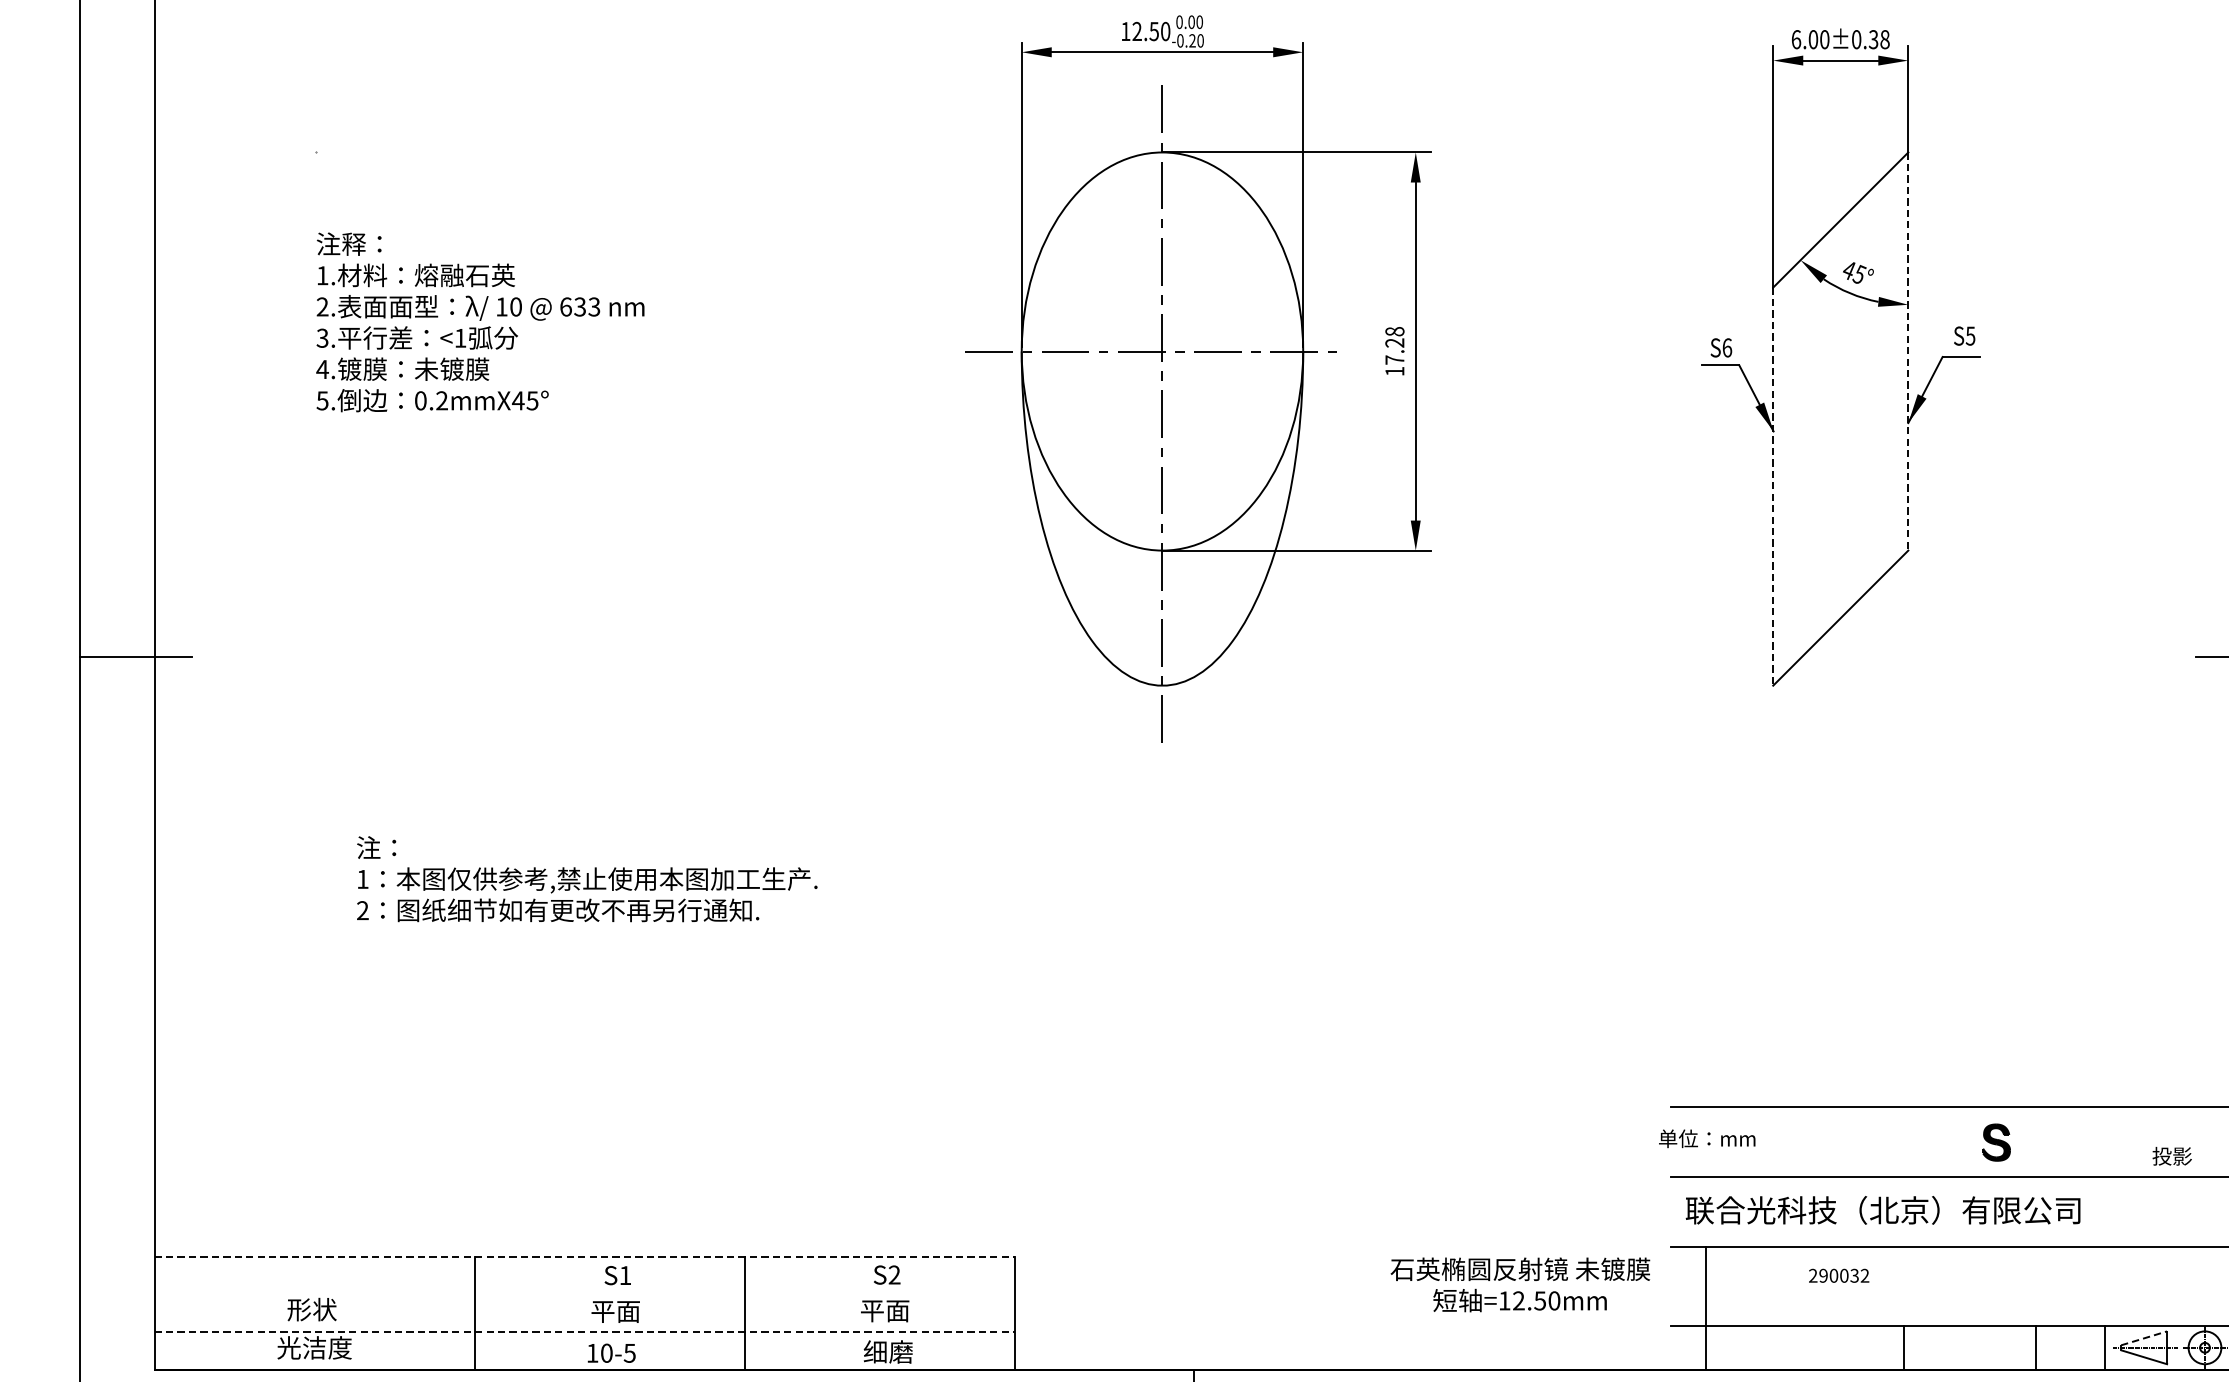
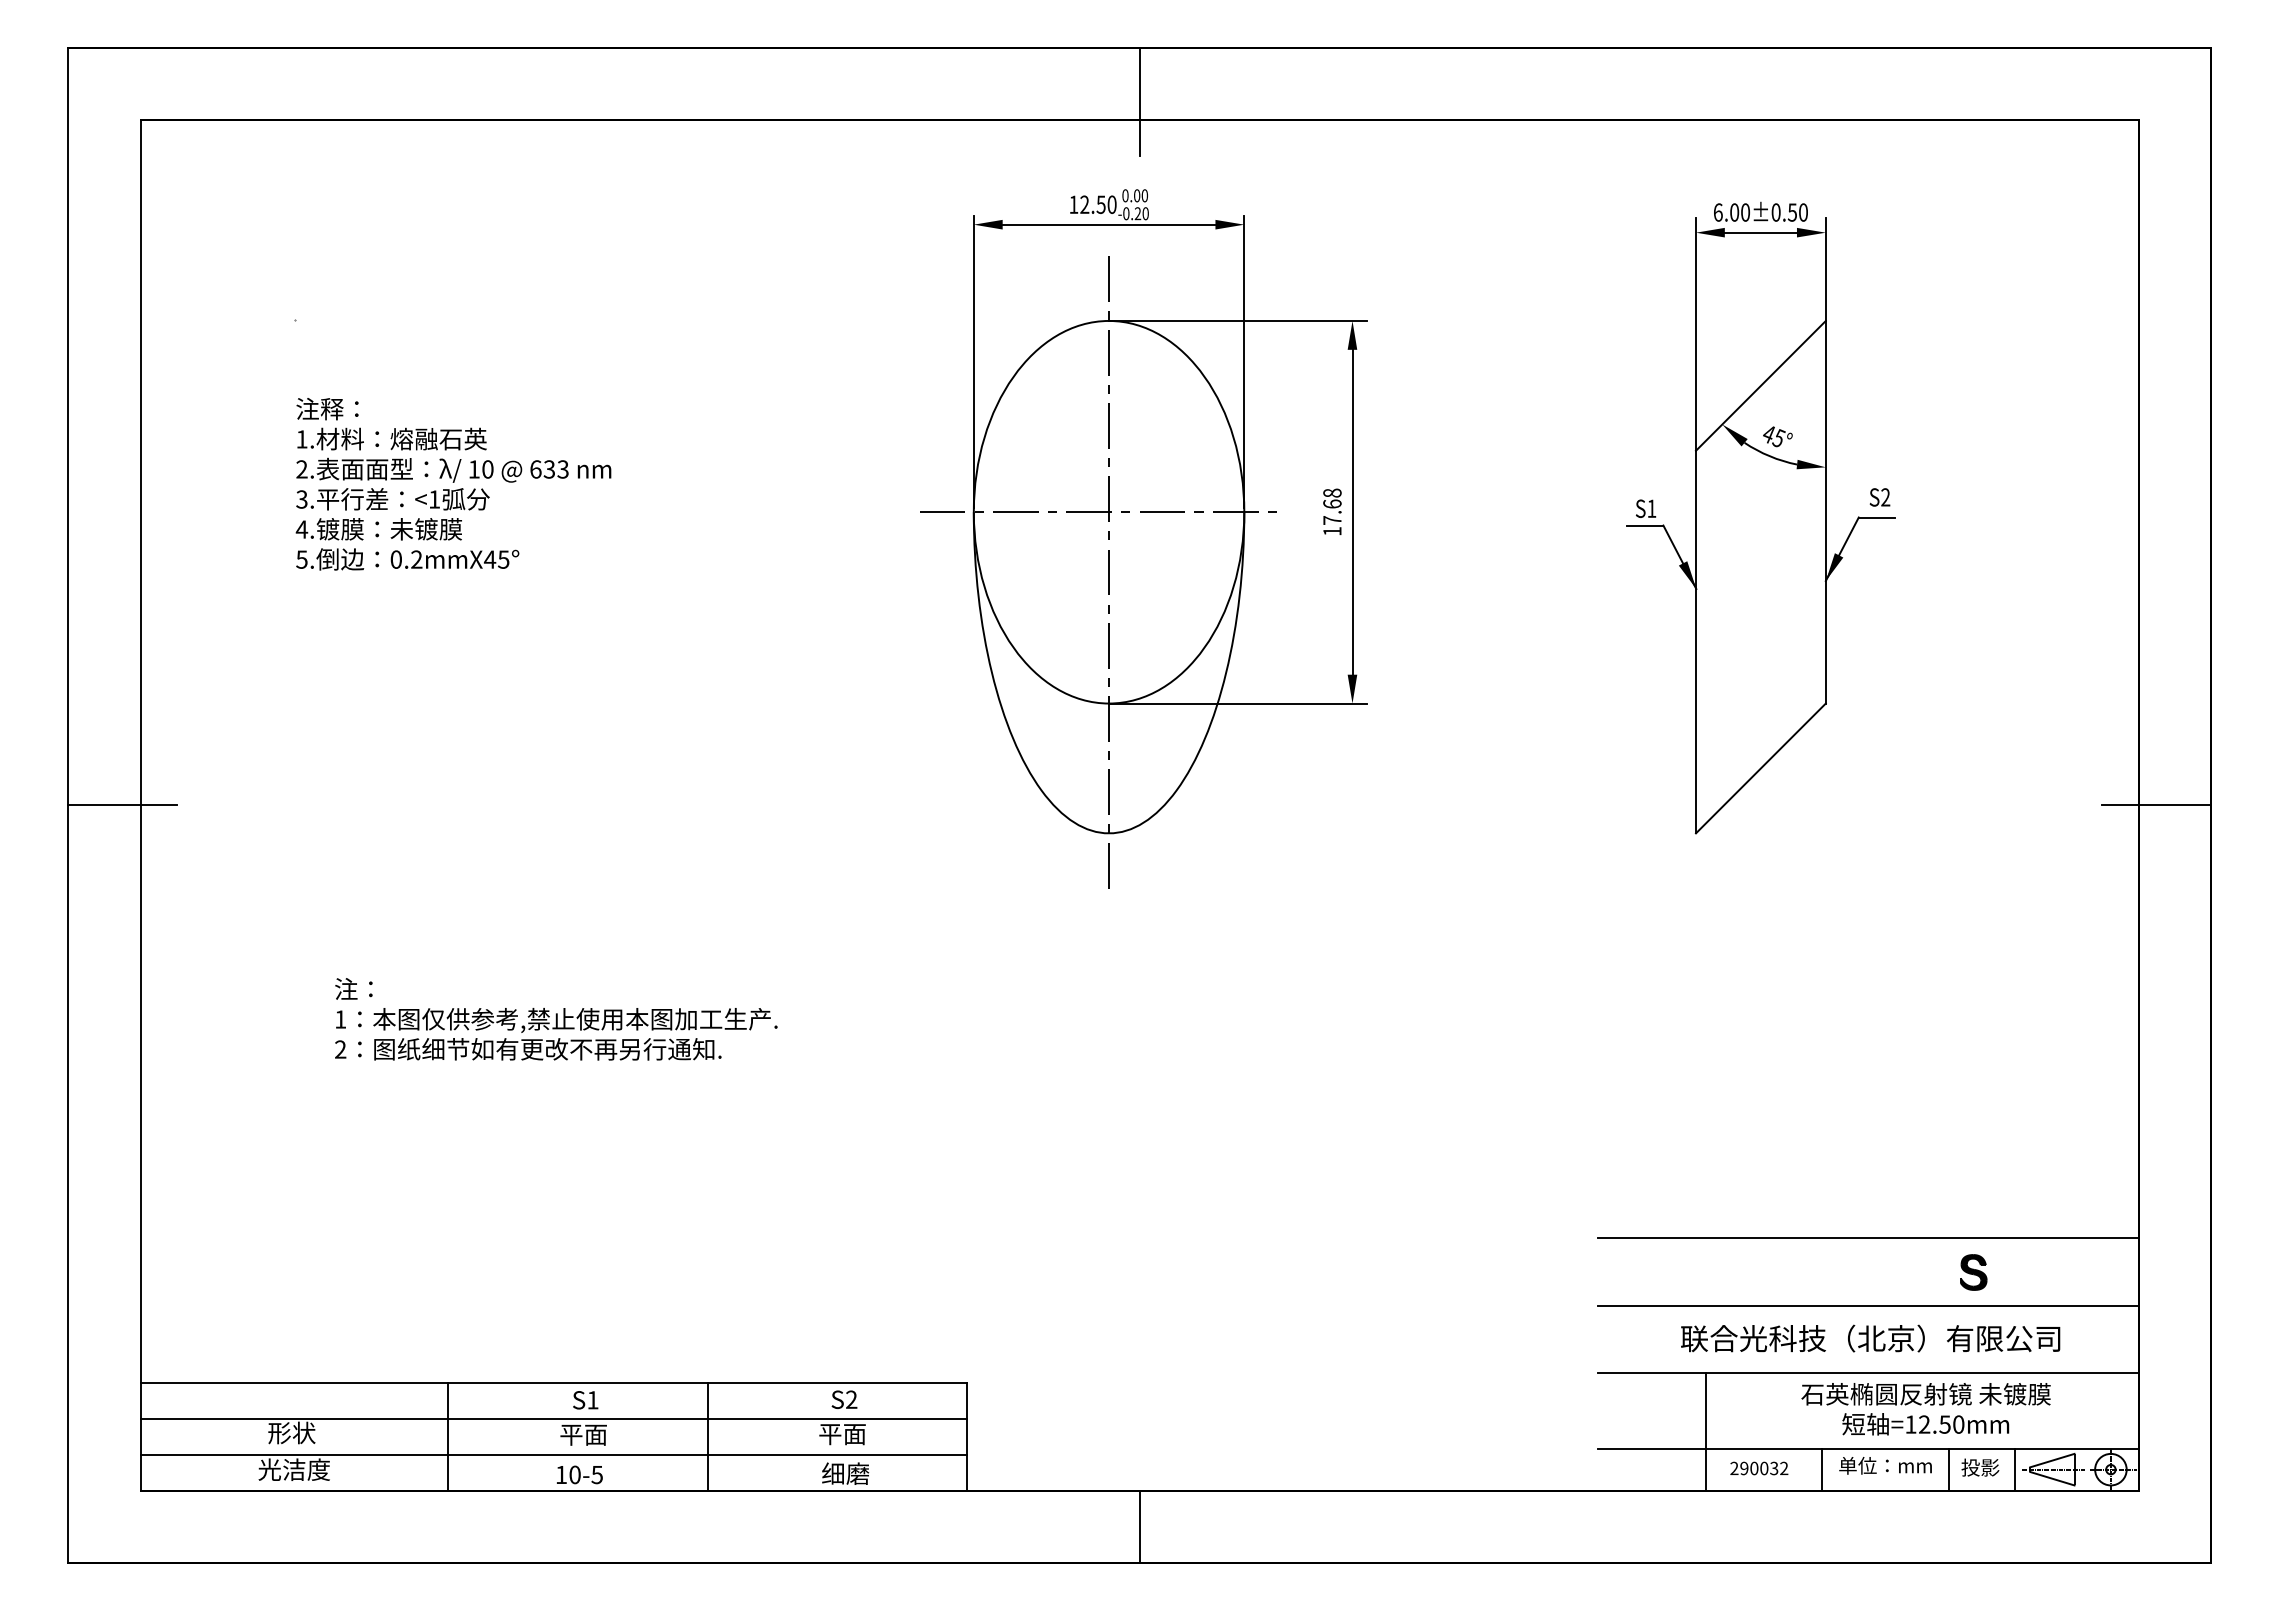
text: (1878, 39) -> (1797, 212), 6.00±0.38 -> 6.00±0.50
text: (1970, 336) -> (1885, 497), S5 -> S2
text: (1394, 342) -> (1332, 503), 17.28 -> 17.68
text: (1726, 347) -> (1651, 508), S6 -> S1
line: (1907, 351) -> (1825, 512), dashed -> solid
line: (1772, 487) -> (1695, 642), dashed -> solid
text: (1707, 1138) -> (1885, 1465), moved
part: (1996, 1142) -> (1973, 1272), moved
text: (2172, 1156) -> (1980, 1467), moved
text: (1883, 1210) -> (1870, 1338), moved
line: (585, 1257) -> (554, 1382), dashed -> solid
text: (1839, 1275) -> (1759, 1468), moved
text: (1519, 1285) -> (1925, 1409), moved
line: (584, 1294) -> (553, 1418), added
line: (1706, 1308) -> (1706, 1431), moved
line: (585, 1332) -> (554, 1454), dashed -> solid
line: (2144, 1338) -> (2052, 1460), dashed -> solid

